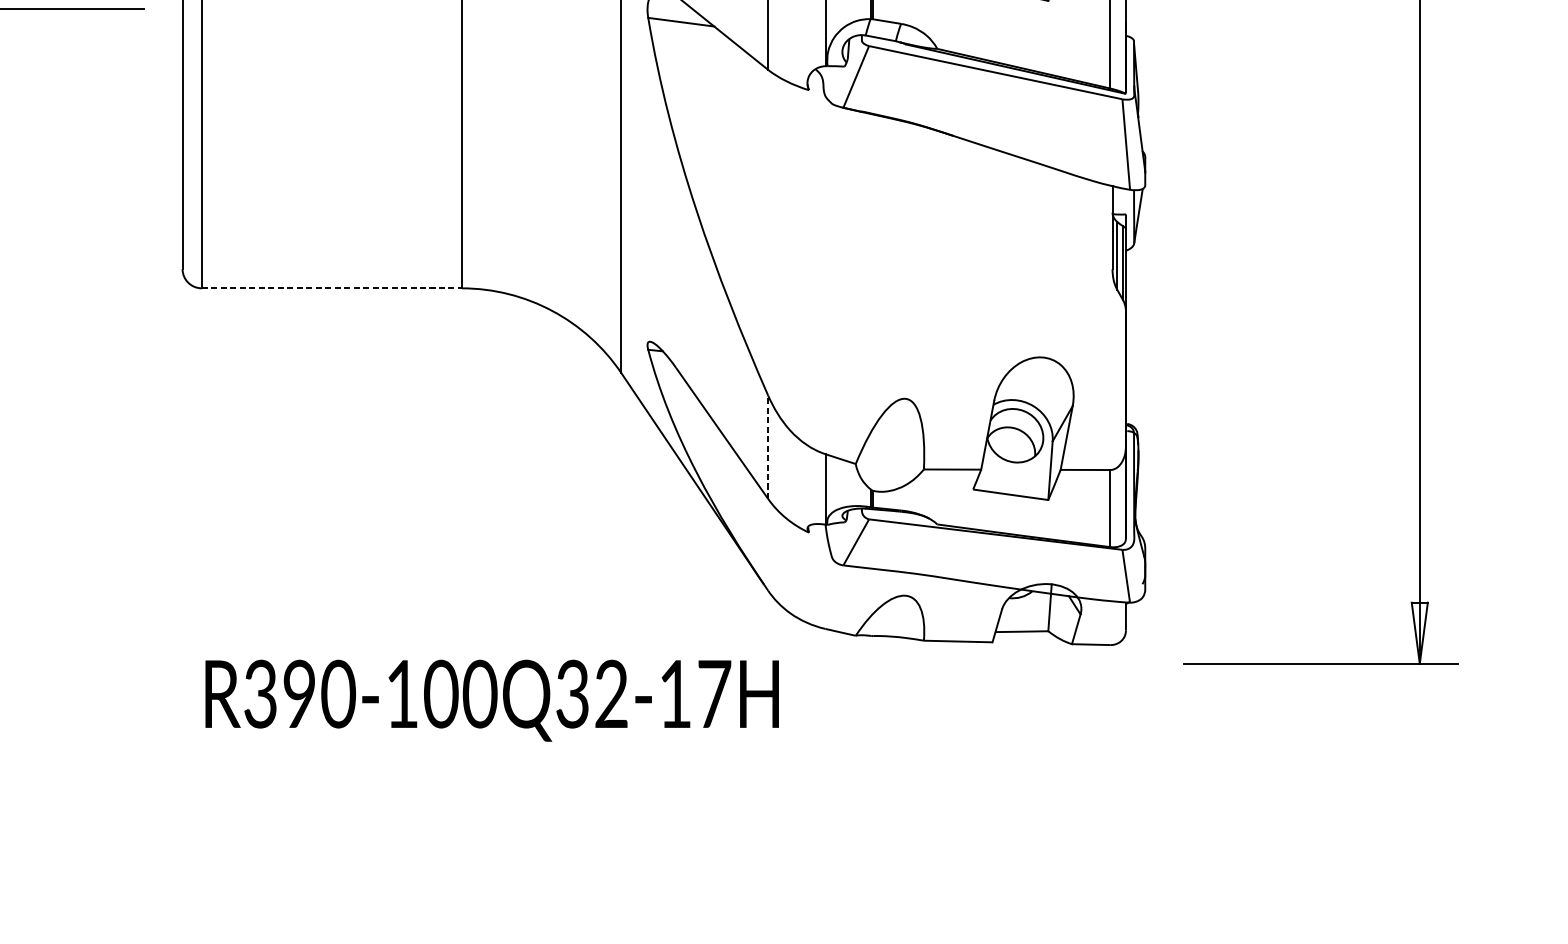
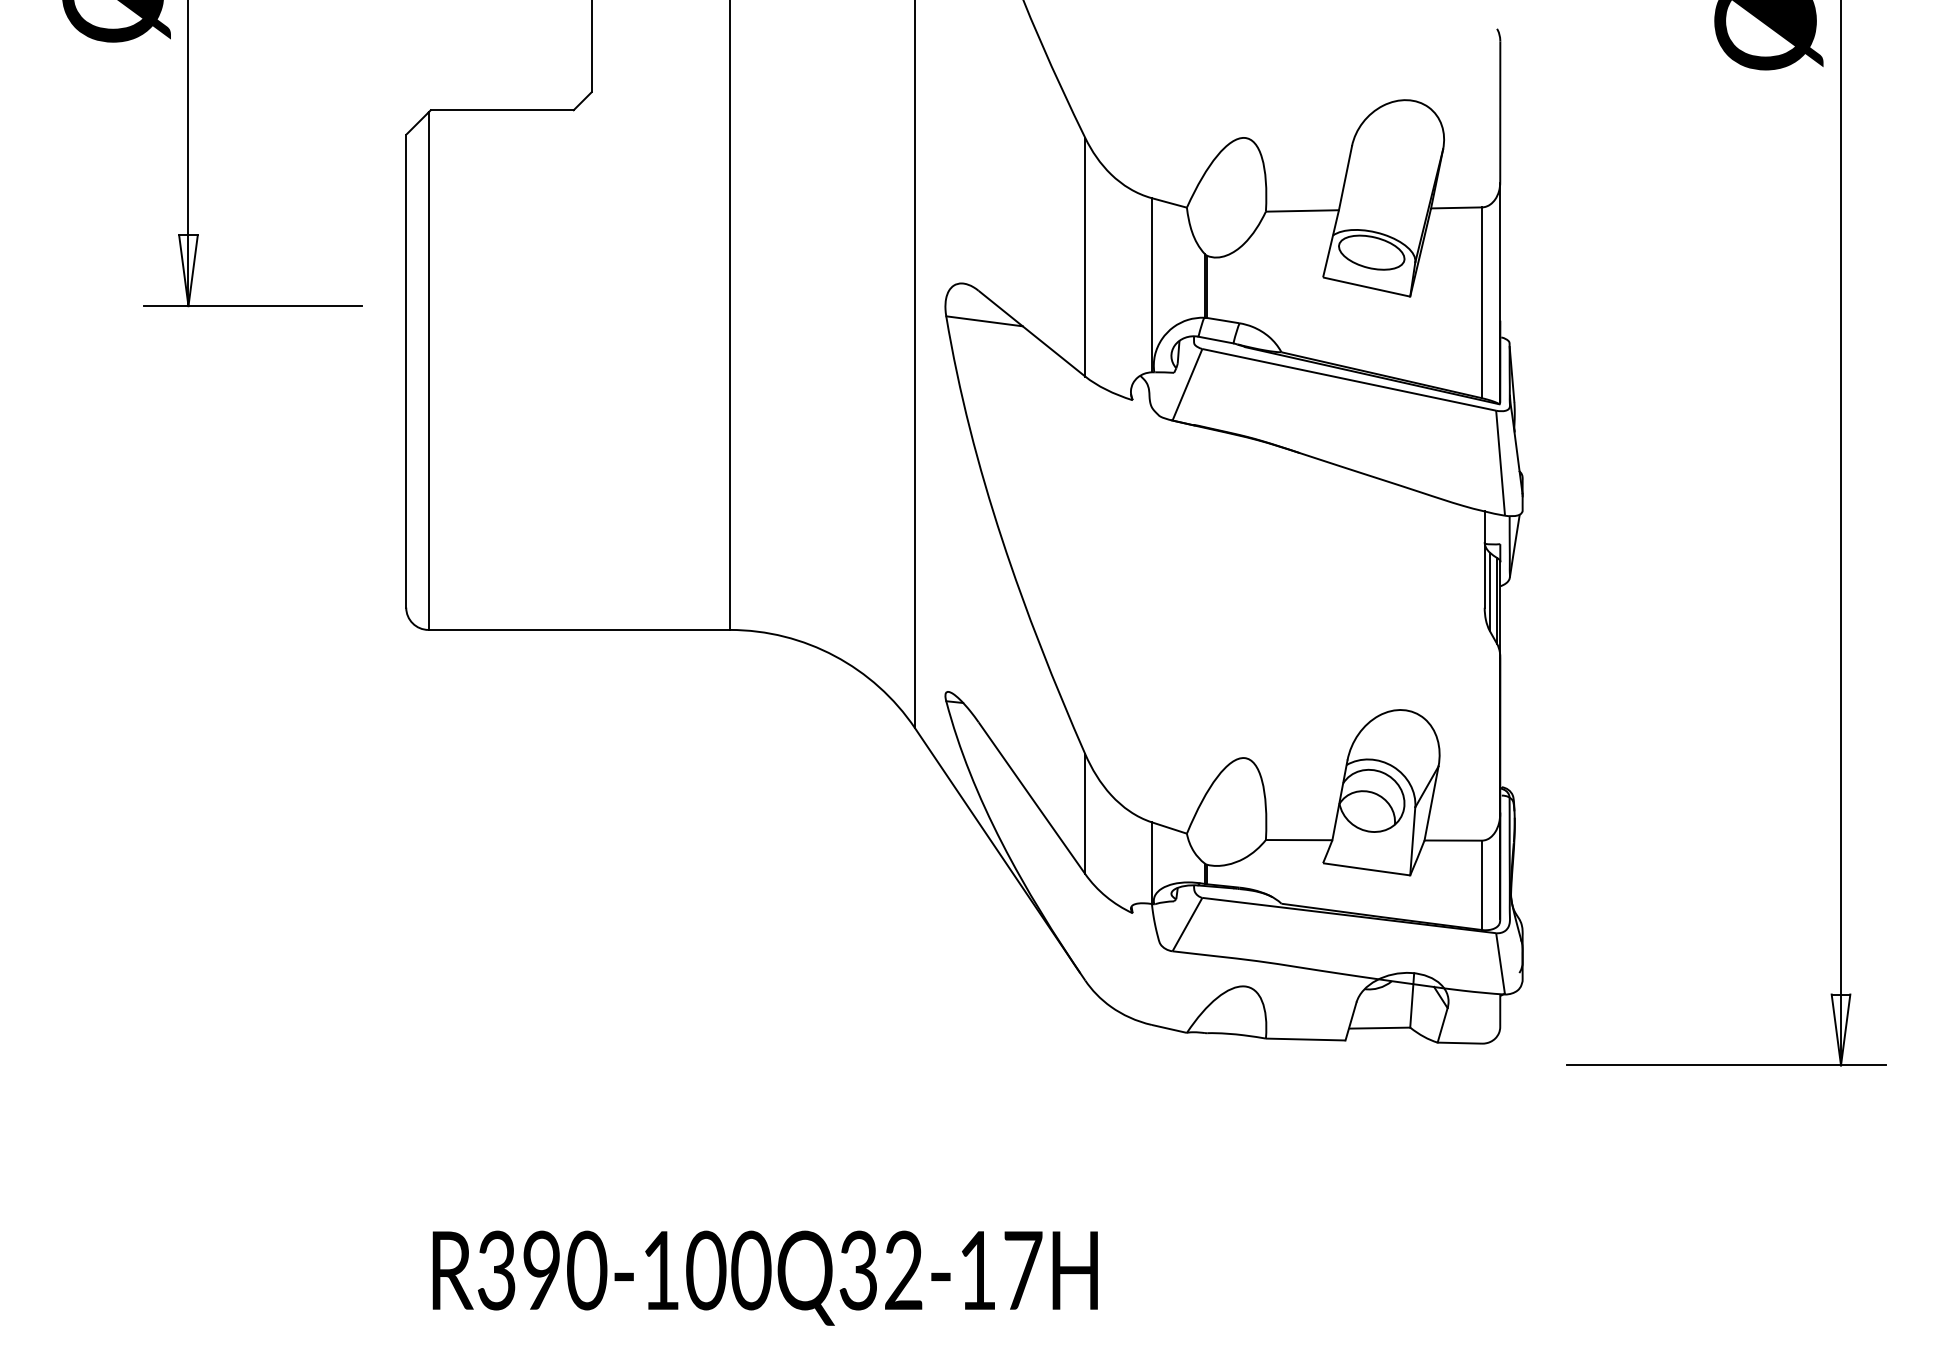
line: (331, 287) -> (579, 629), dashed -> solid
line: (768, 447) -> (1085, 814), dashed -> solid
text: (491, 700) -> (764, 1277), moved

